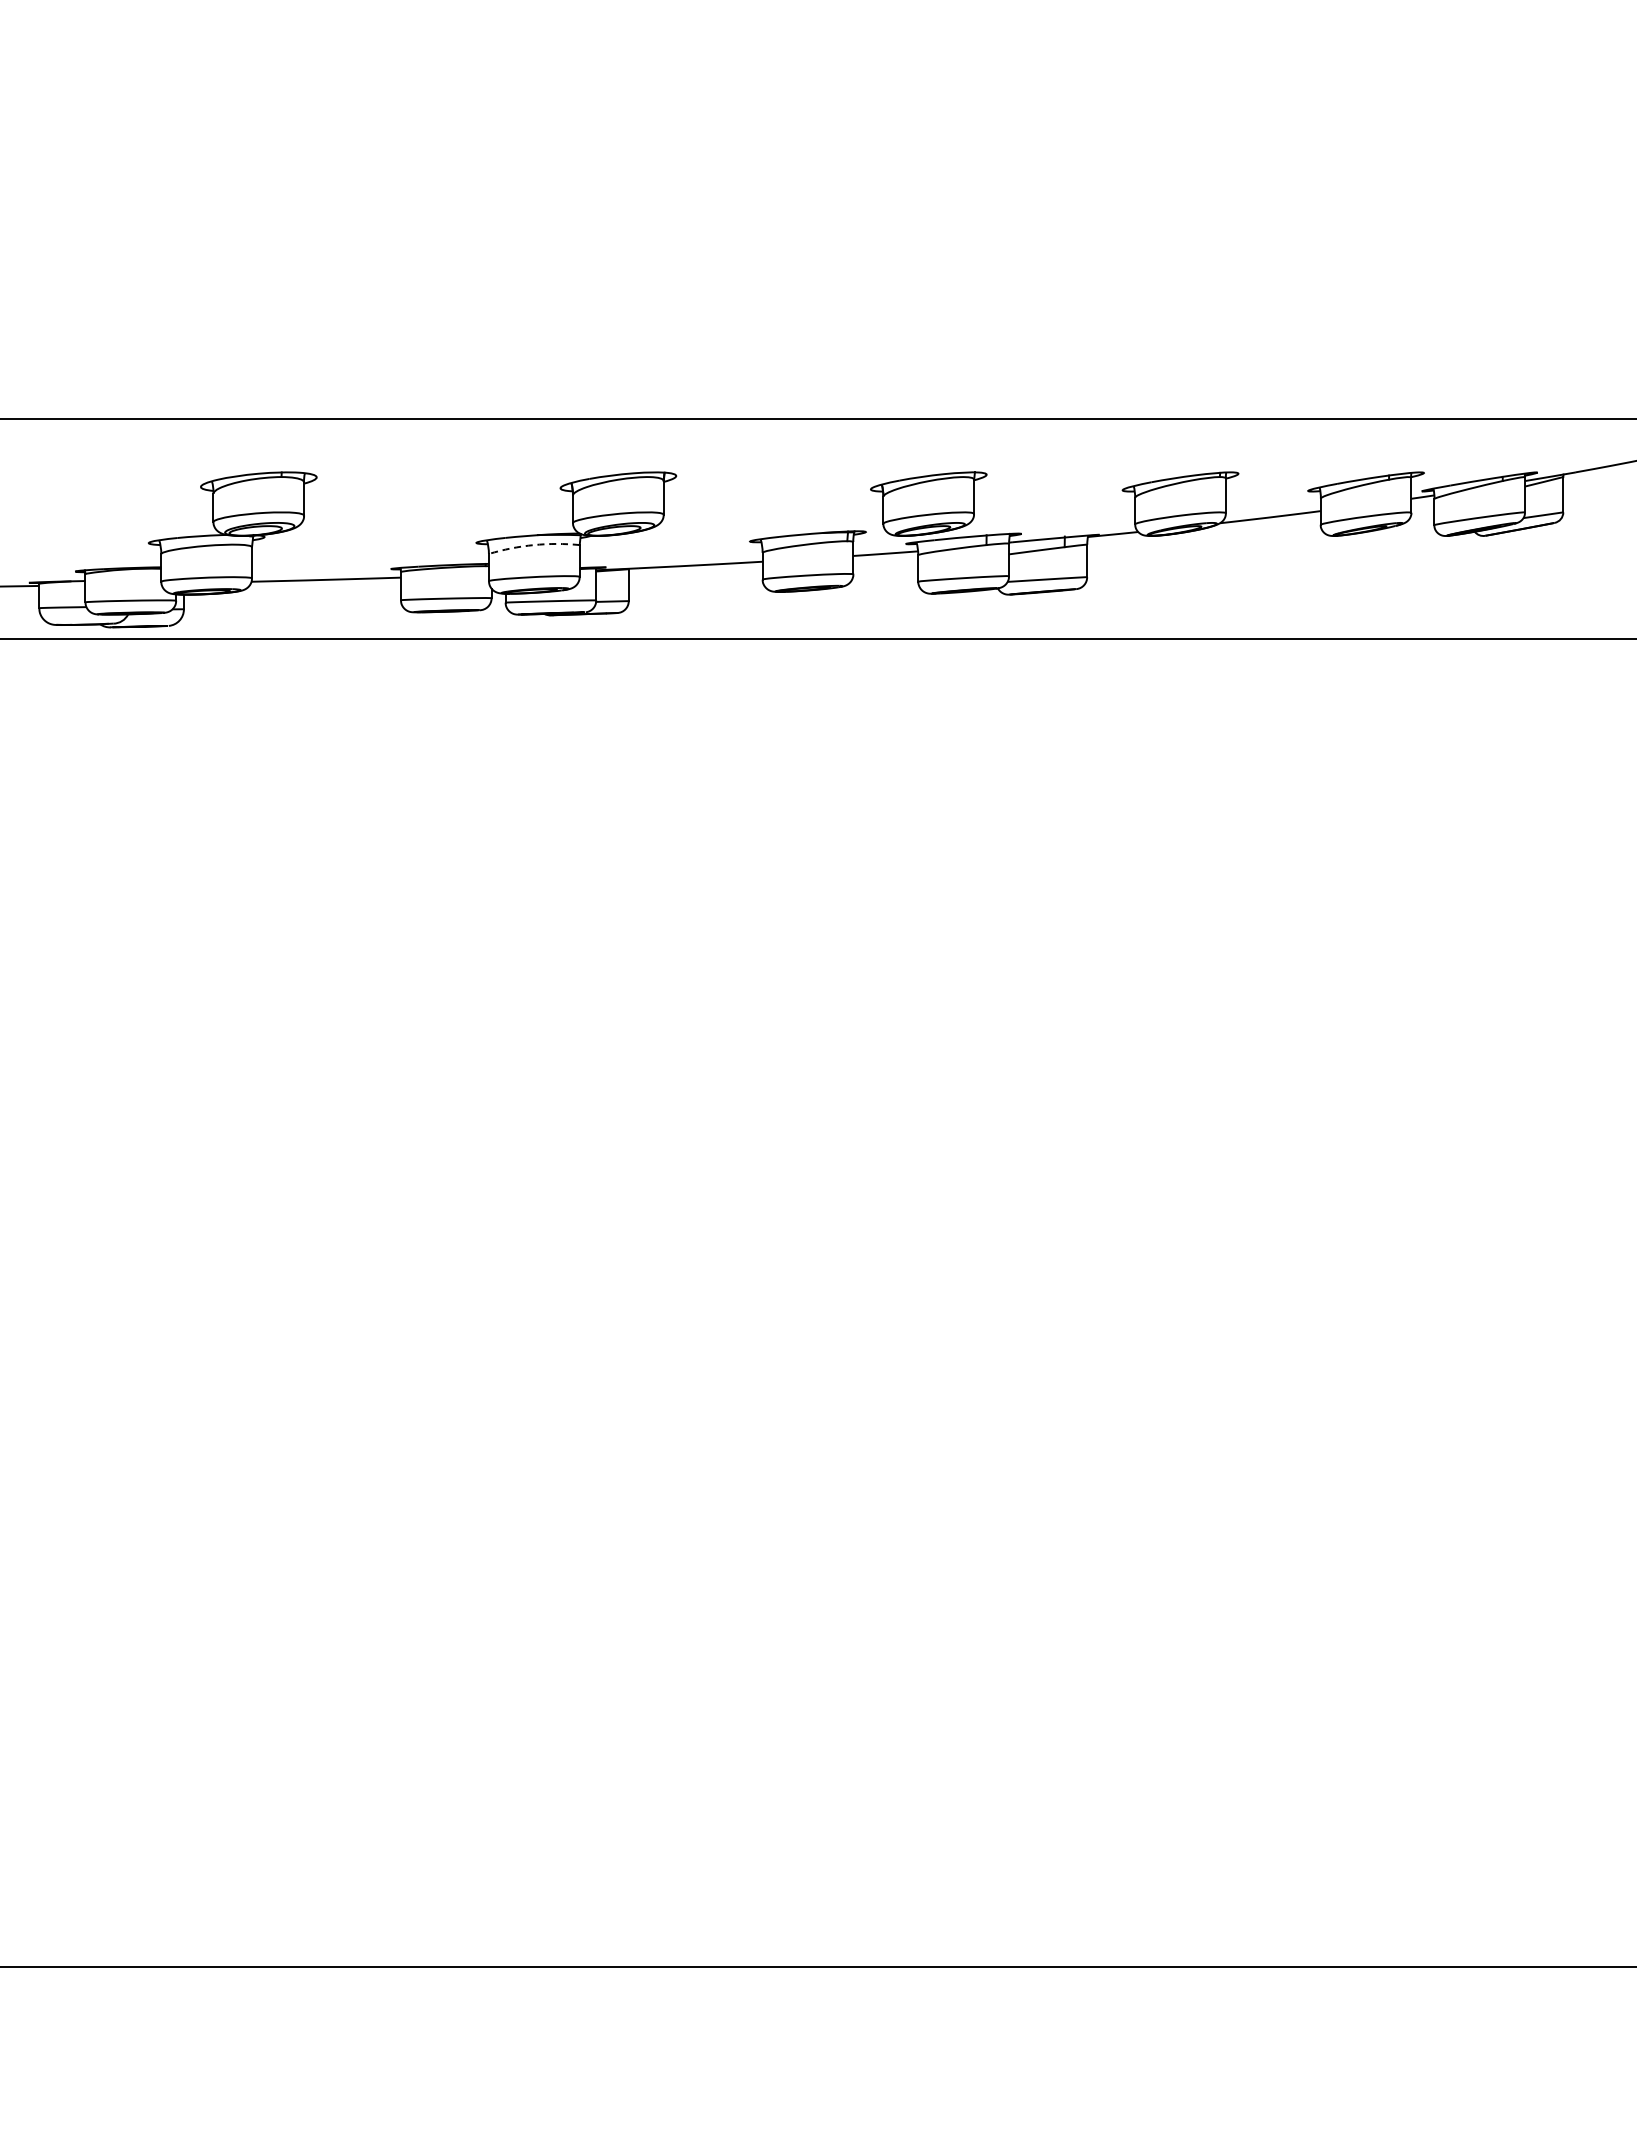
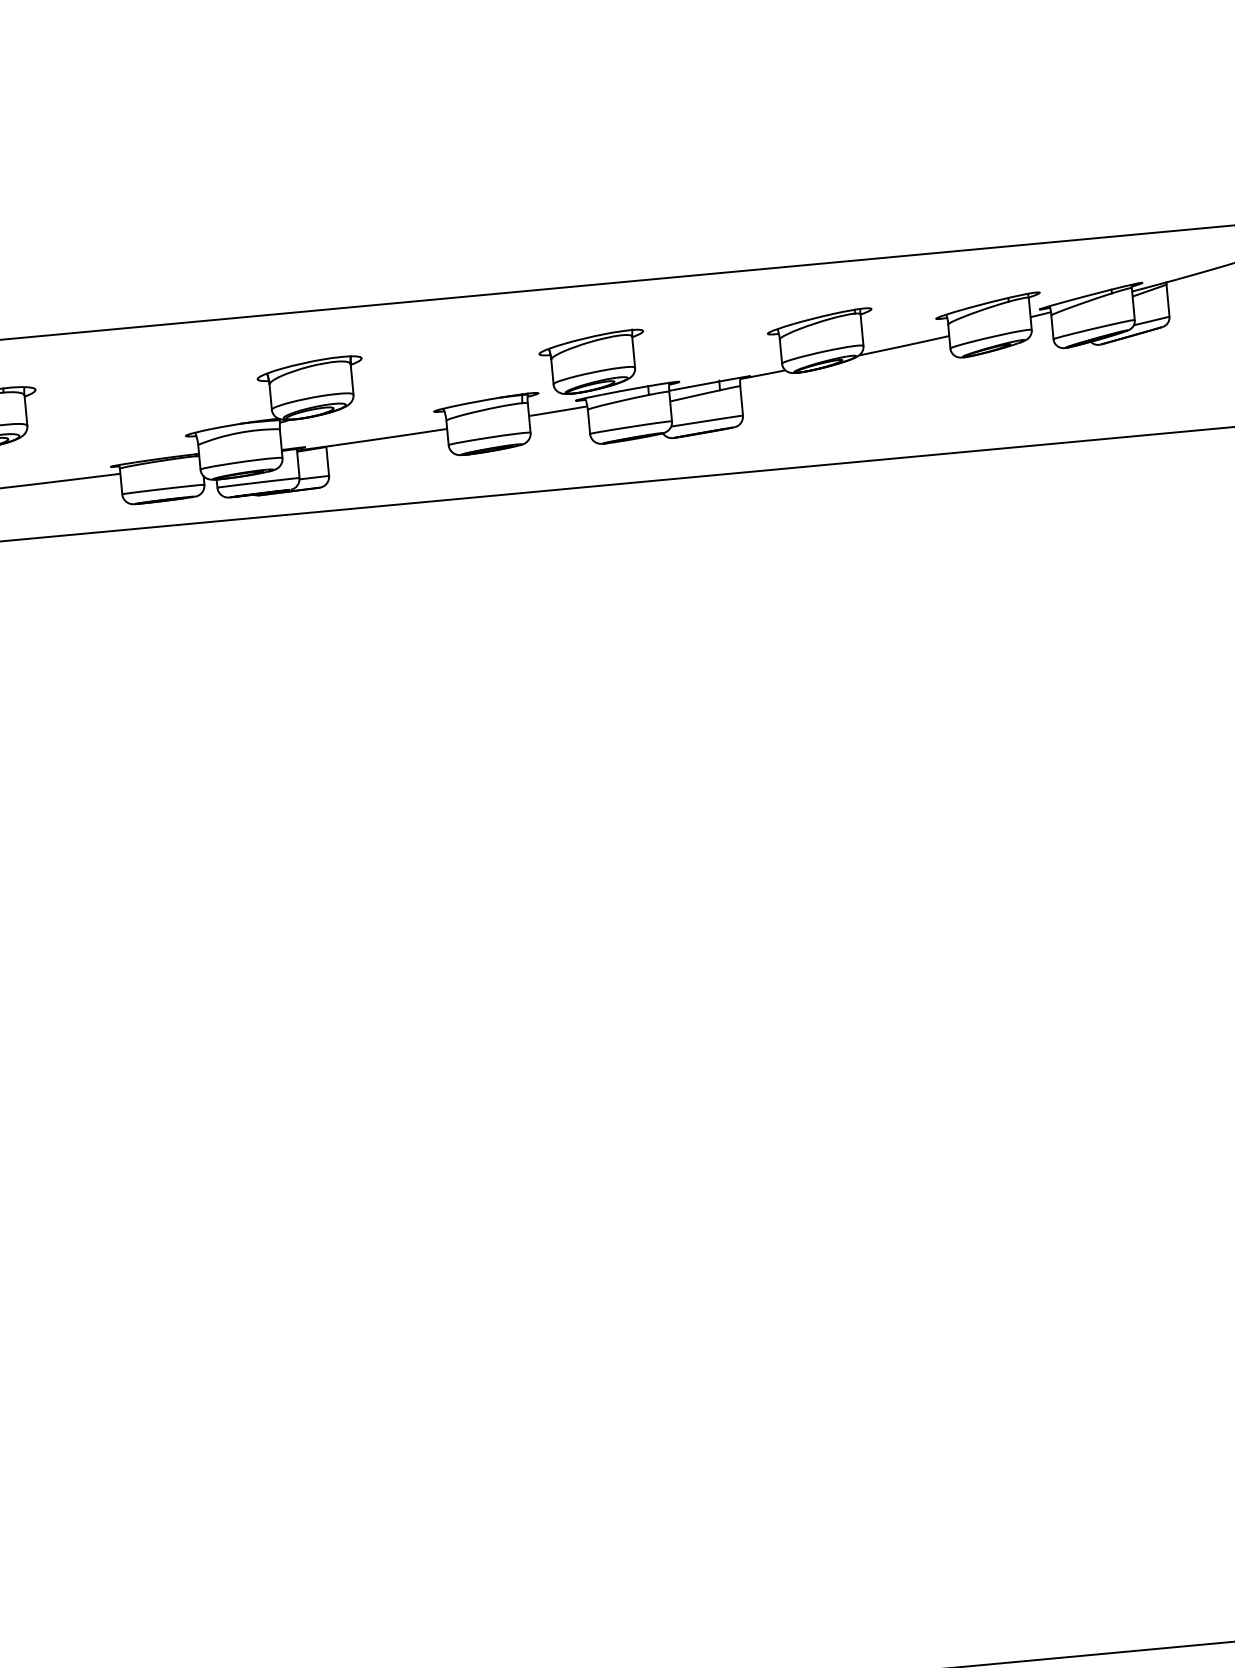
arc: (533, 545) -> (237, 433), dashed -> solid

